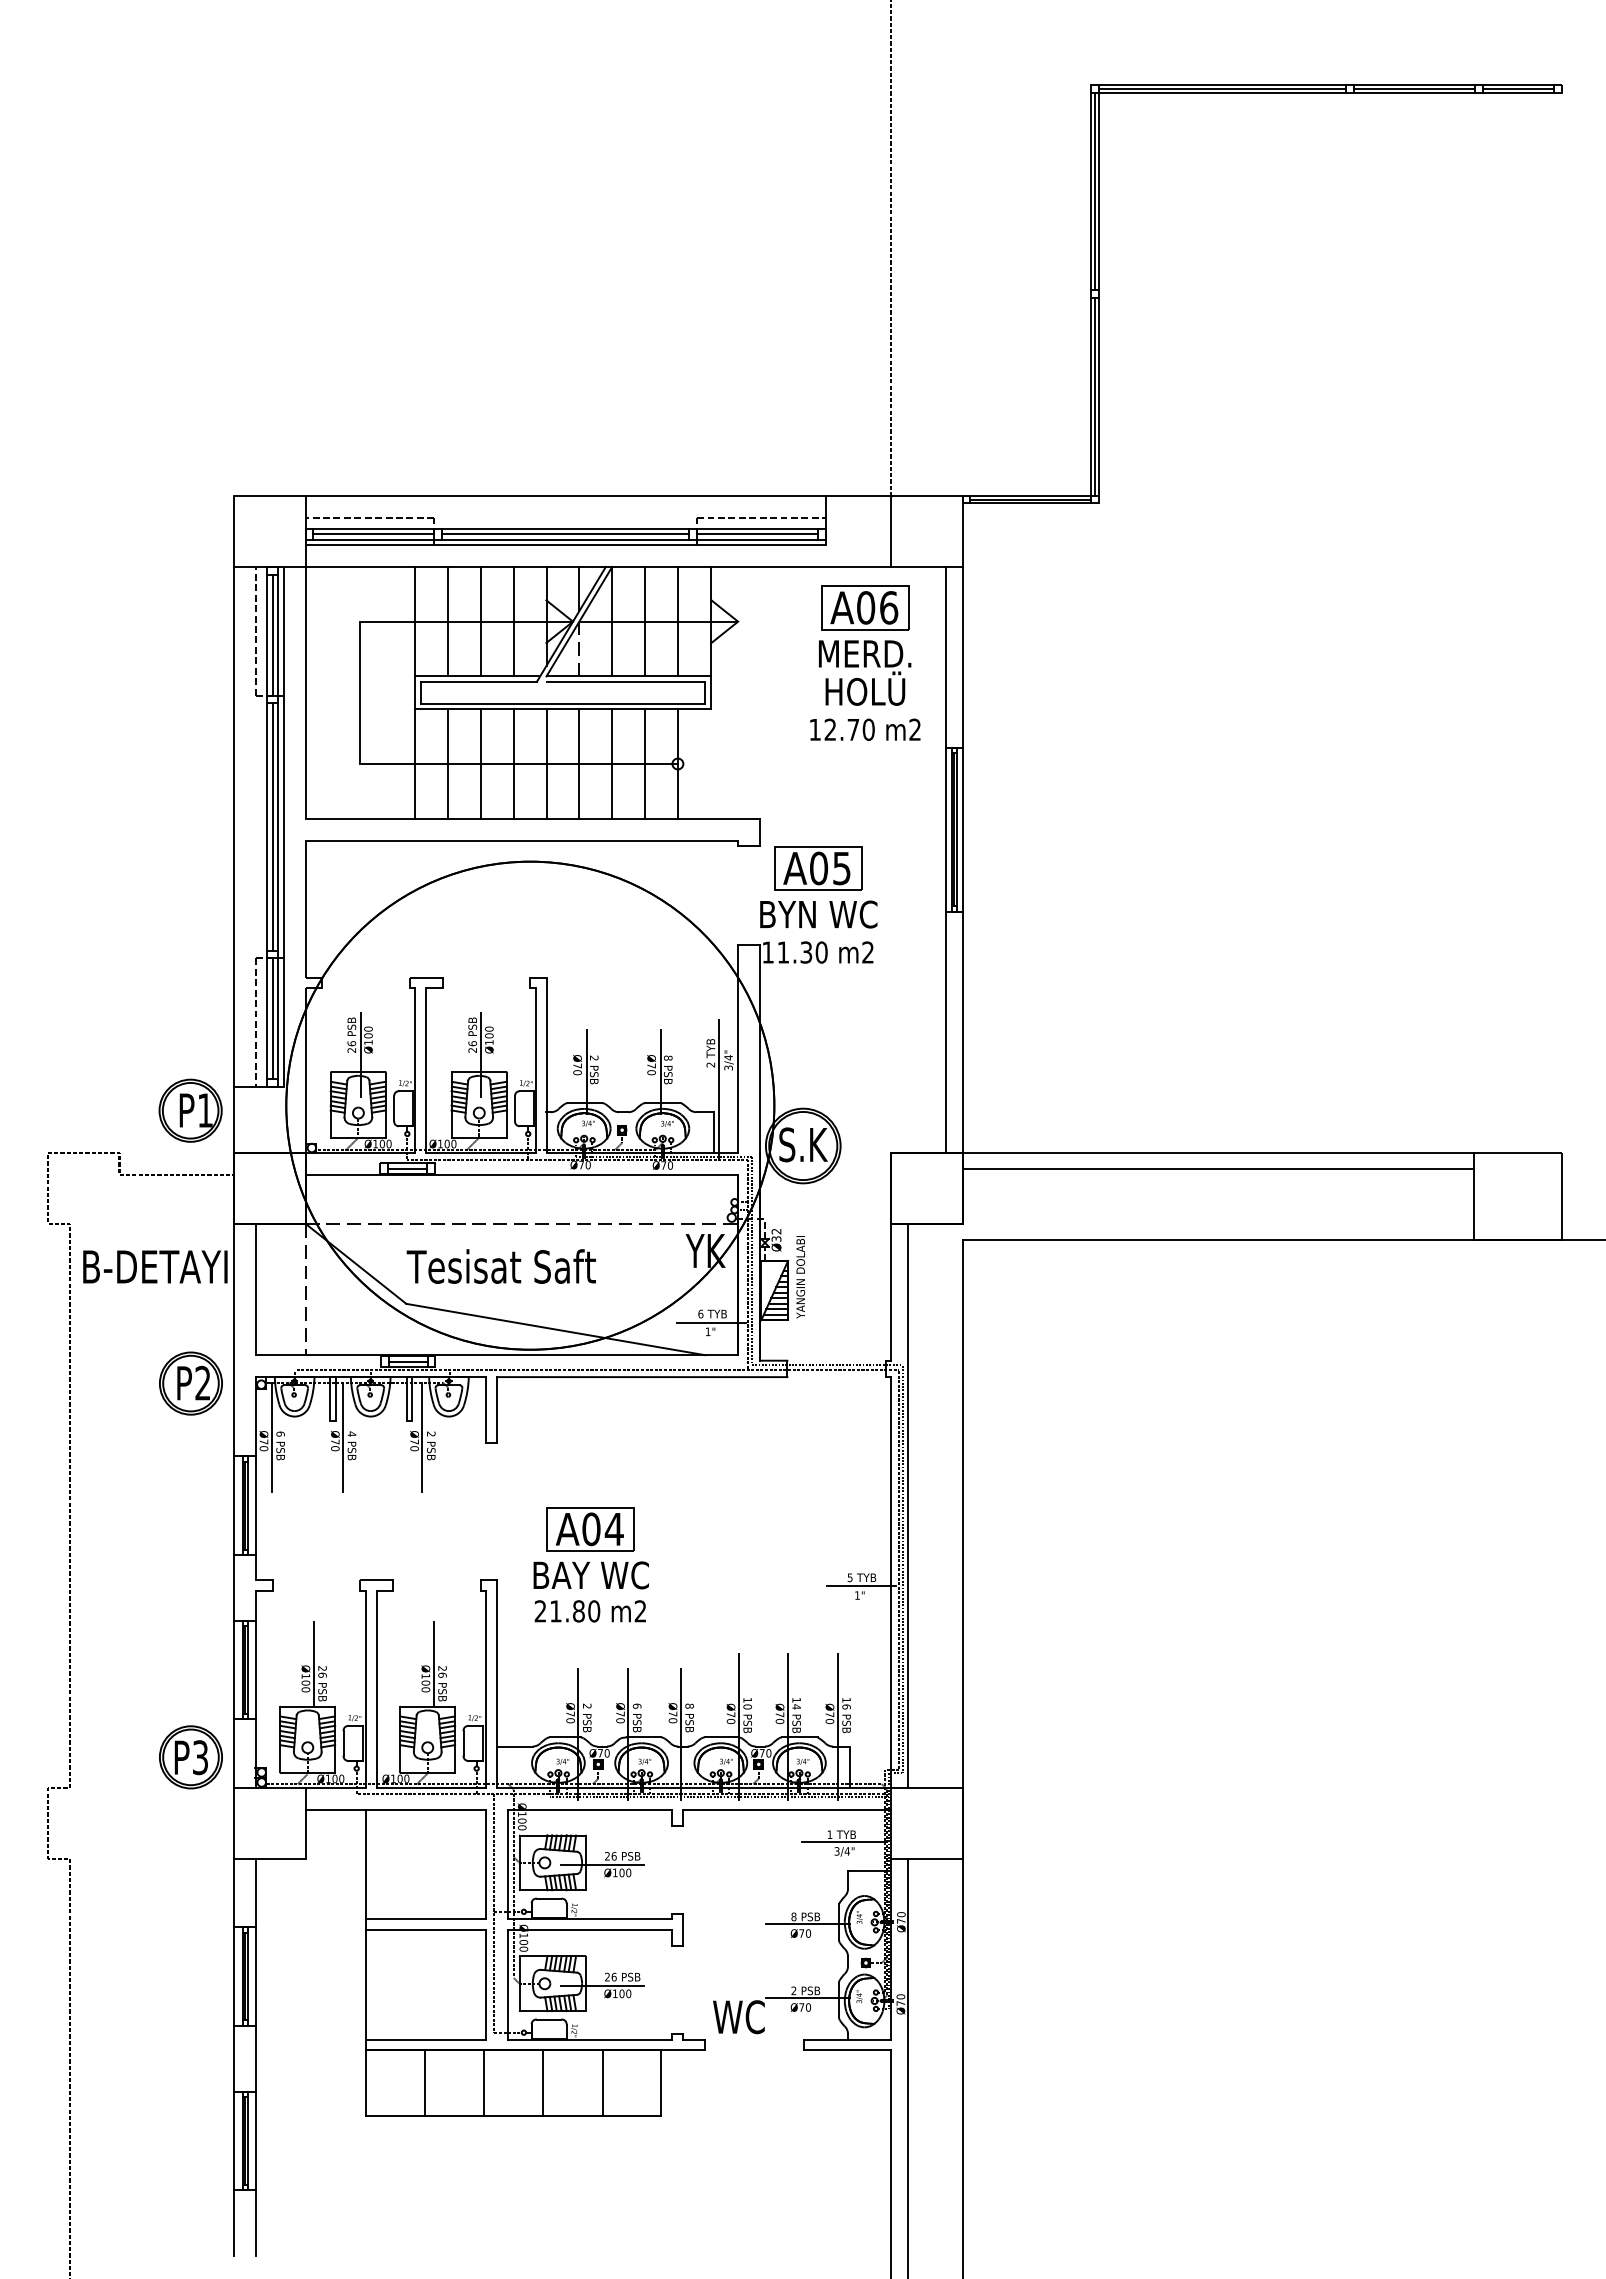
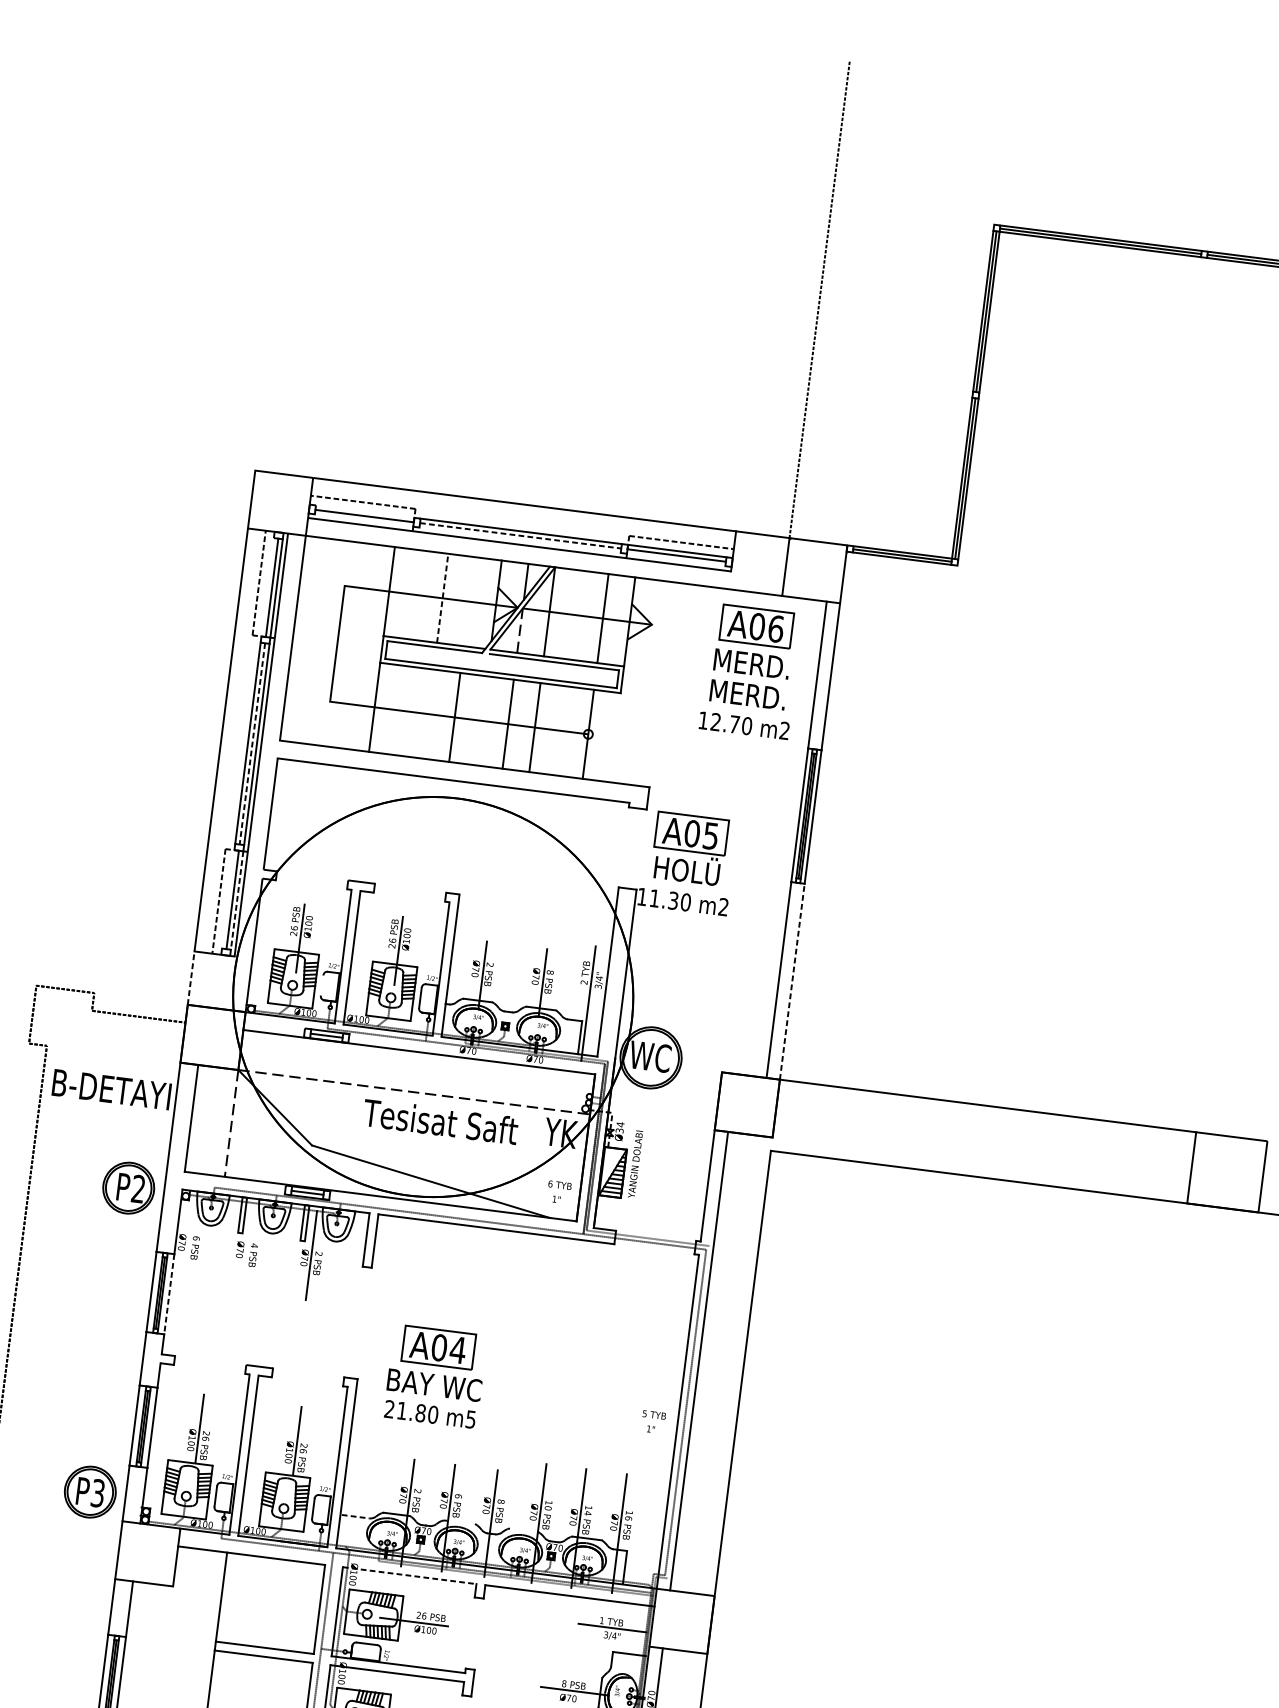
line: (373, 528) -> (364, 511), removed
line: (565, 534) -> (520, 536), solid -> dashed
line: (373, 539) -> (363, 520), removed
line: (565, 539) -> (520, 540), removed
line: (757, 539) -> (676, 559), removed
line: (447, 621) -> (415, 594), removed
line: (480, 621) -> (442, 598), solid -> dashed
line: (513, 621) -> (469, 601), removed
line: (645, 621) -> (576, 615), removed
line: (267, 634) -> (267, 586), removed
text: (864, 688) -> (747, 692), HOLÜ -> MERD.
line: (447, 763) -> (401, 710), removed
line: (480, 763) -> (427, 713), removed
line: (546, 763) -> (481, 720), removed
line: (645, 763) -> (562, 730), removed
line: (272, 826) -> (252, 743), solid -> dashed
text: (818, 911) -> (687, 868), BYN WC -> HOLÜ
line: (267, 1018) -> (228, 899), removed
line: (278, 1019) -> (237, 901), solid -> dashed
line: (962, 1031) -> (792, 981), solid -> dashed
line: (394, 1108) -> (322, 985), removed
part: (190, 1110) -> (156, 966), removed
line: (234, 1119) -> (191, 977), solid -> dashed
text: (802, 1144) -> (650, 1056), S.K -> WC
line: (1218, 1169) -> (986, 1119), removed
text: (776, 1231) -> (620, 1124), Ø32 -> Ø34
text: (500, 1266) -> (439, 1121), moved
line: (711, 1322) -> (558, 1191), removed
line: (271, 1436) -> (188, 1239), removed
line: (343, 1436) -> (247, 1246), removed
line: (256, 1506) -> (169, 1294), solid -> dashed
line: (902, 1568) -> (688, 1411), removed
line: (860, 1586) -> (652, 1421), removed
text: (640, 1611) -> (470, 1419), m2 -> m5
line: (644, 1737) -> (461, 1522), removed
line: (721, 1737) -> (523, 1530), removed
line: (515, 1746) -> (355, 1516), solid -> dashed
line: (590, 1809) -> (409, 1575), solid -> dashed

